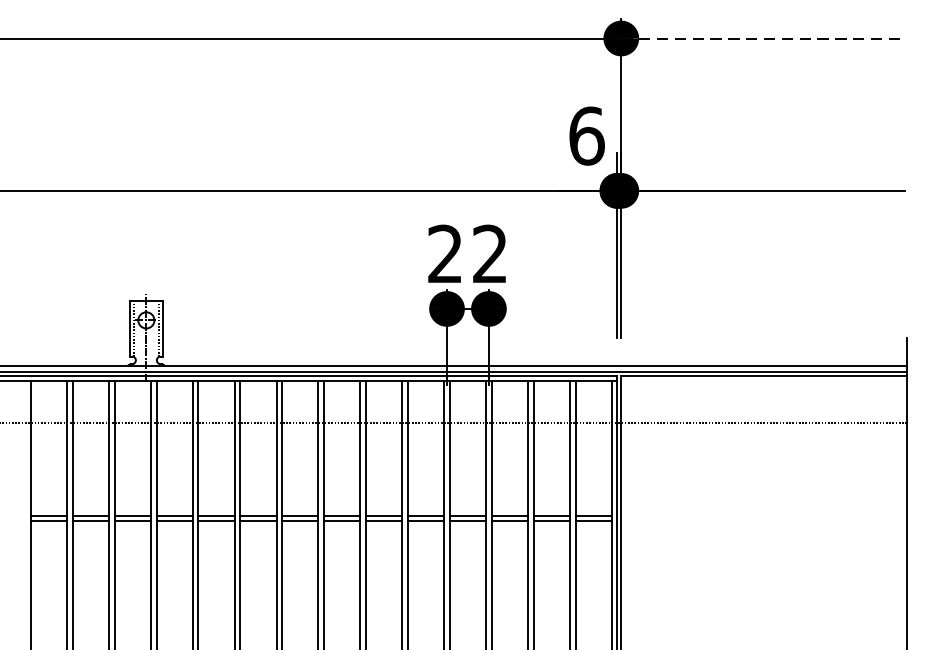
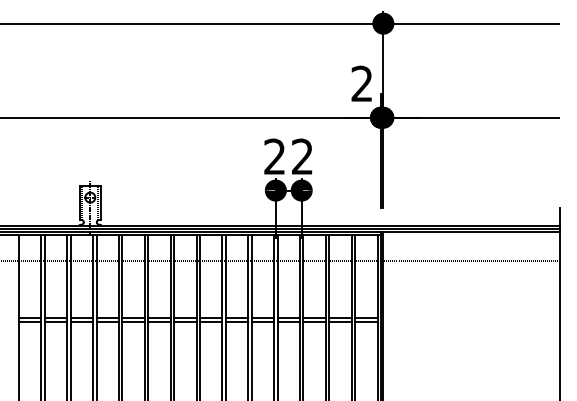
line: (762, 38) -> (470, 23), dashed -> solid
text: (587, 135) -> (362, 83), 6 -> 2

